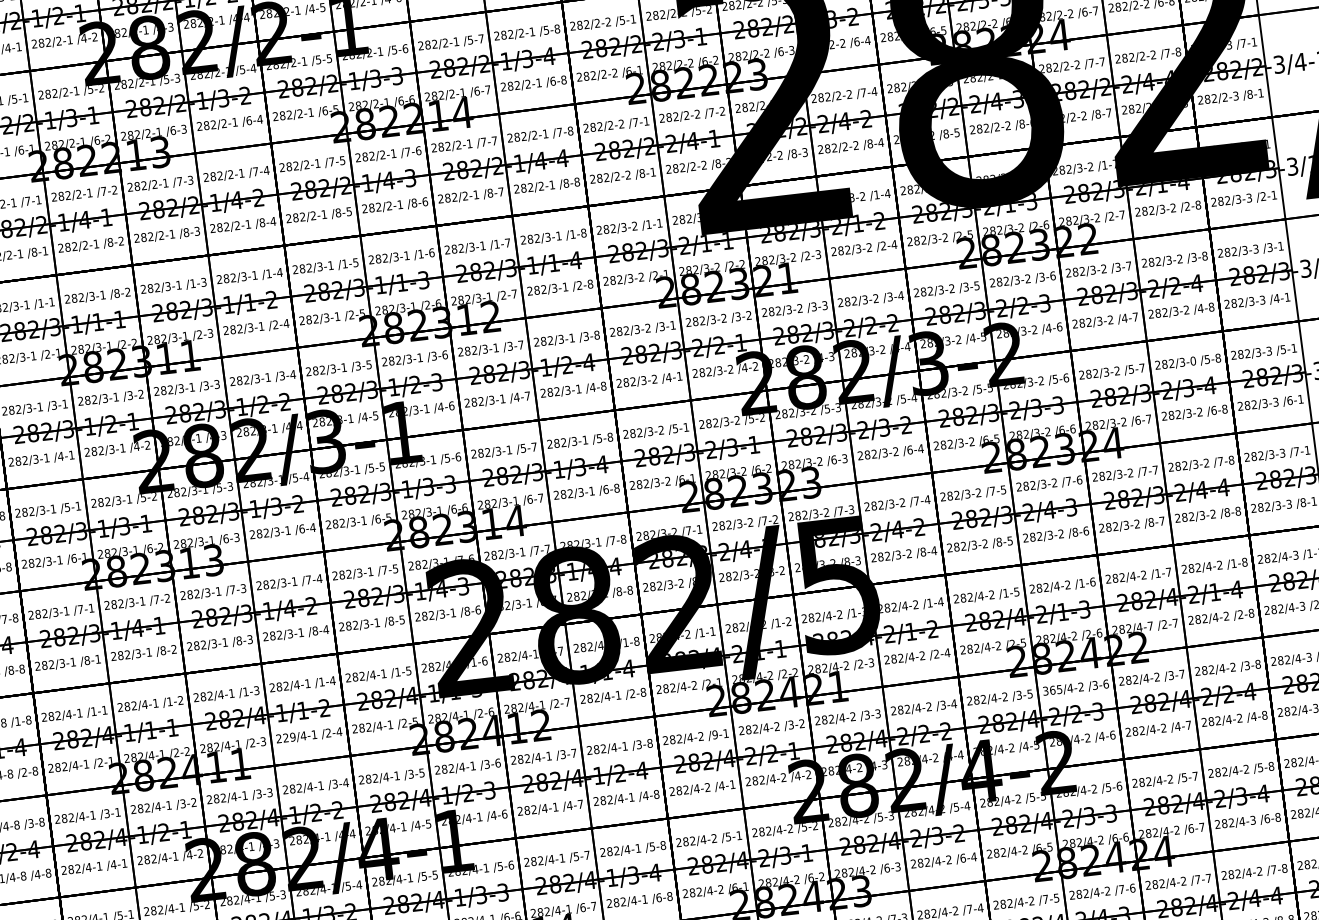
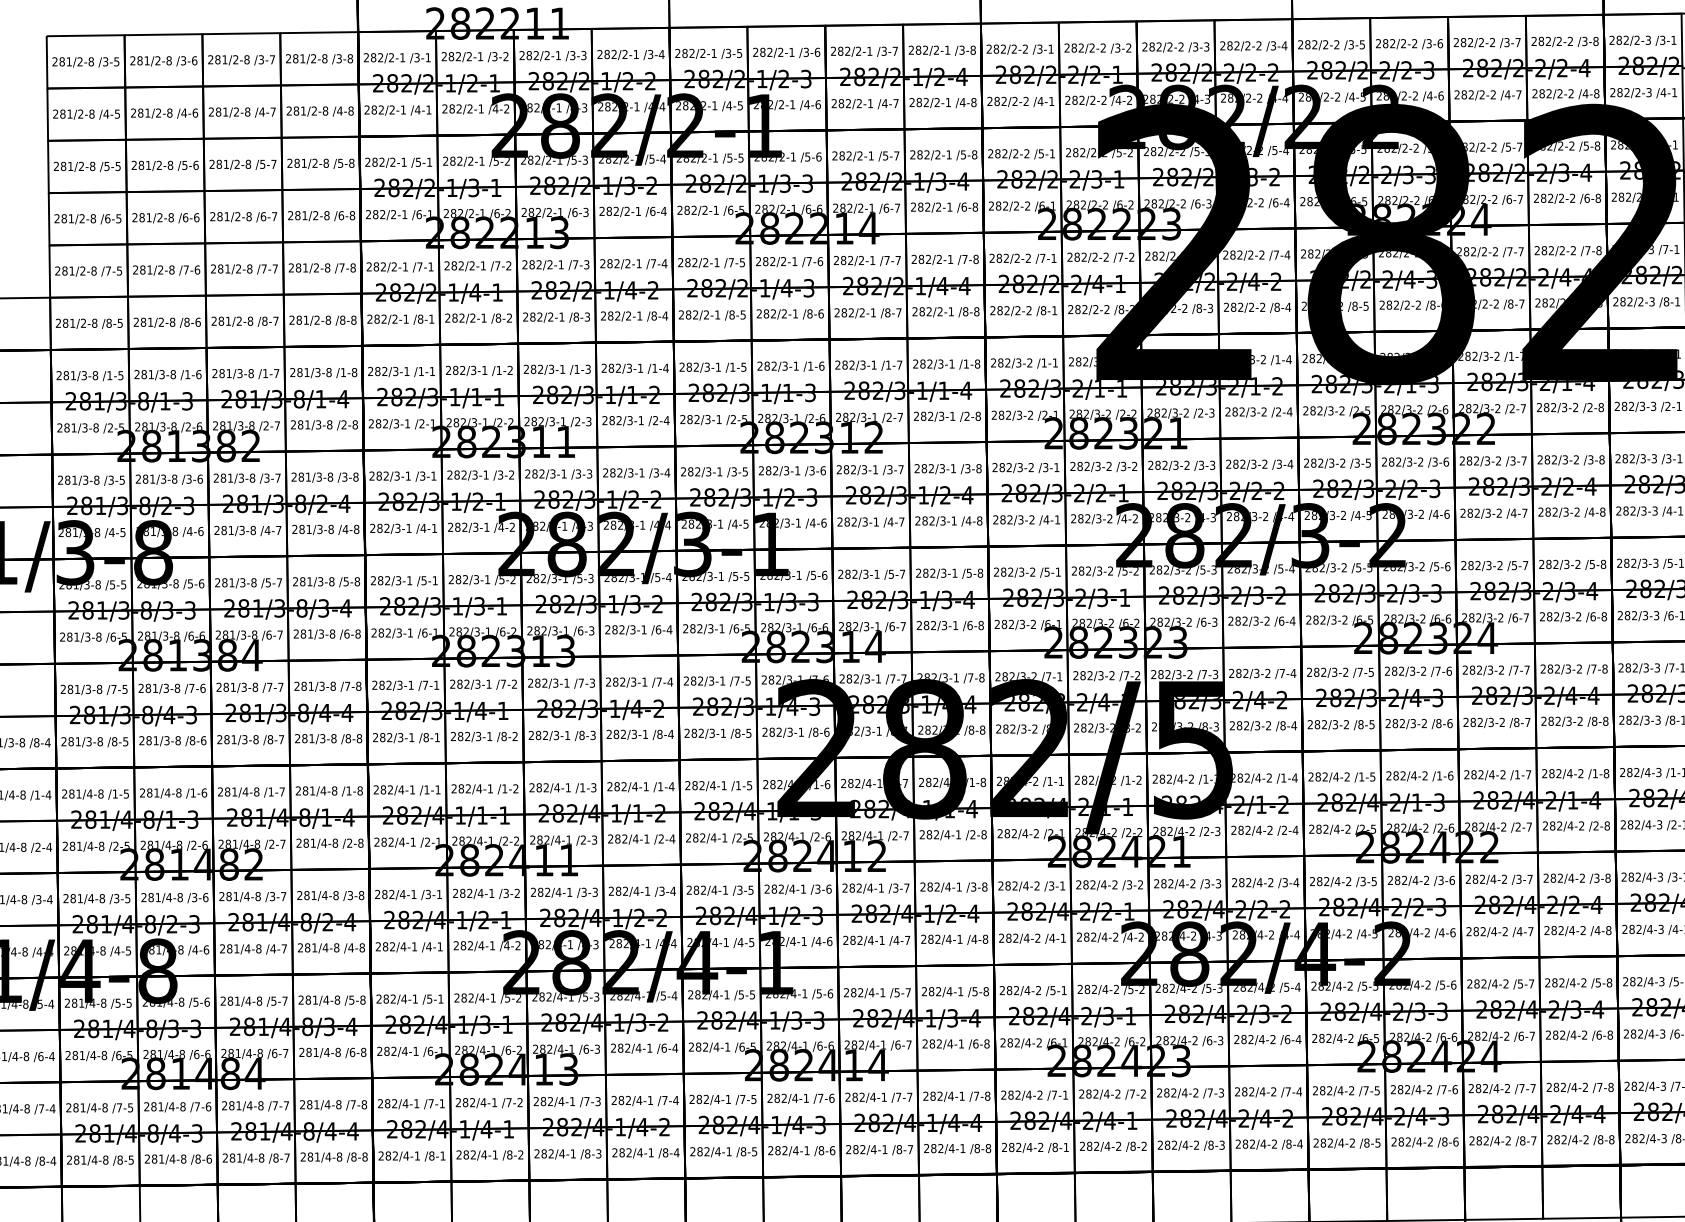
text: (116, 293) -> (498, 370), /8-2 -> /1-2
text: (1192, 361) -> (1577, 564), 282/3-0 -> 282/3-2
text: (1150, 625) -> (1503, 826), 282/4-7 -> 282/4-2
text: (1052, 690) -> (1397, 880), 365/4-2 -> 282/4-2
text: (715, 734) -> (1051, 885), /9-1 -> /3-1
text: (289, 737) -> (621, 838), 229/4-1 -> 282/4-1
text: (1252, 820) -> (1584, 1035), 282/4-3 -> 282/4-2

